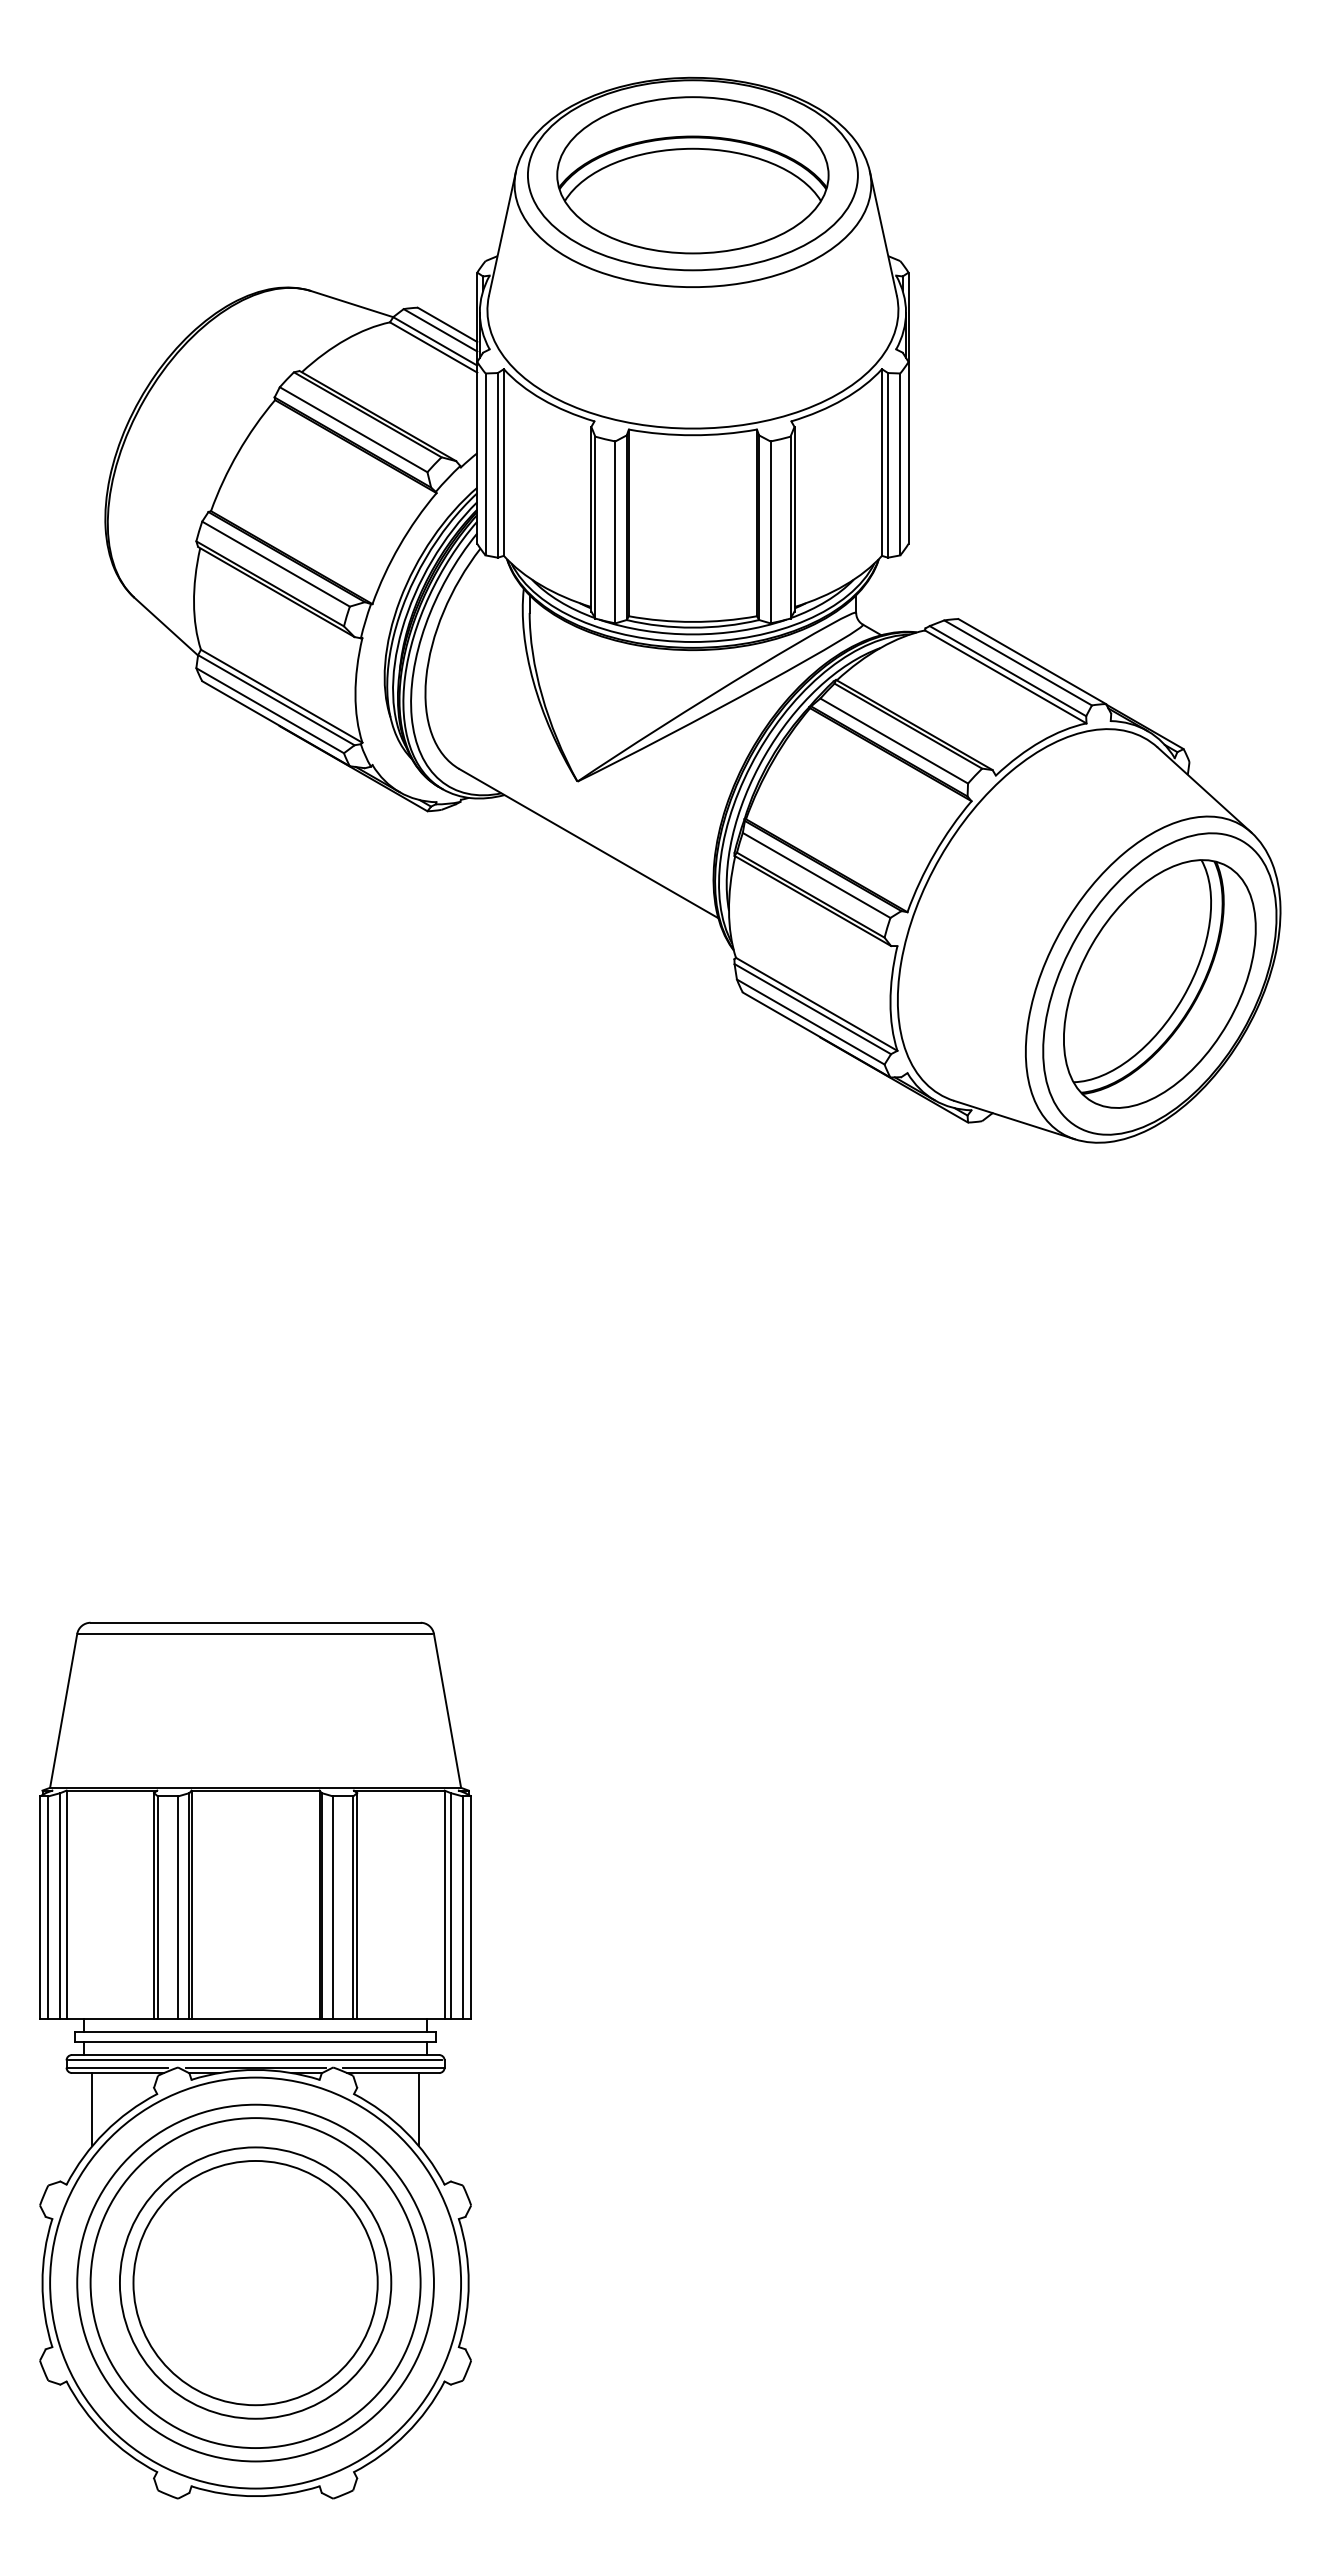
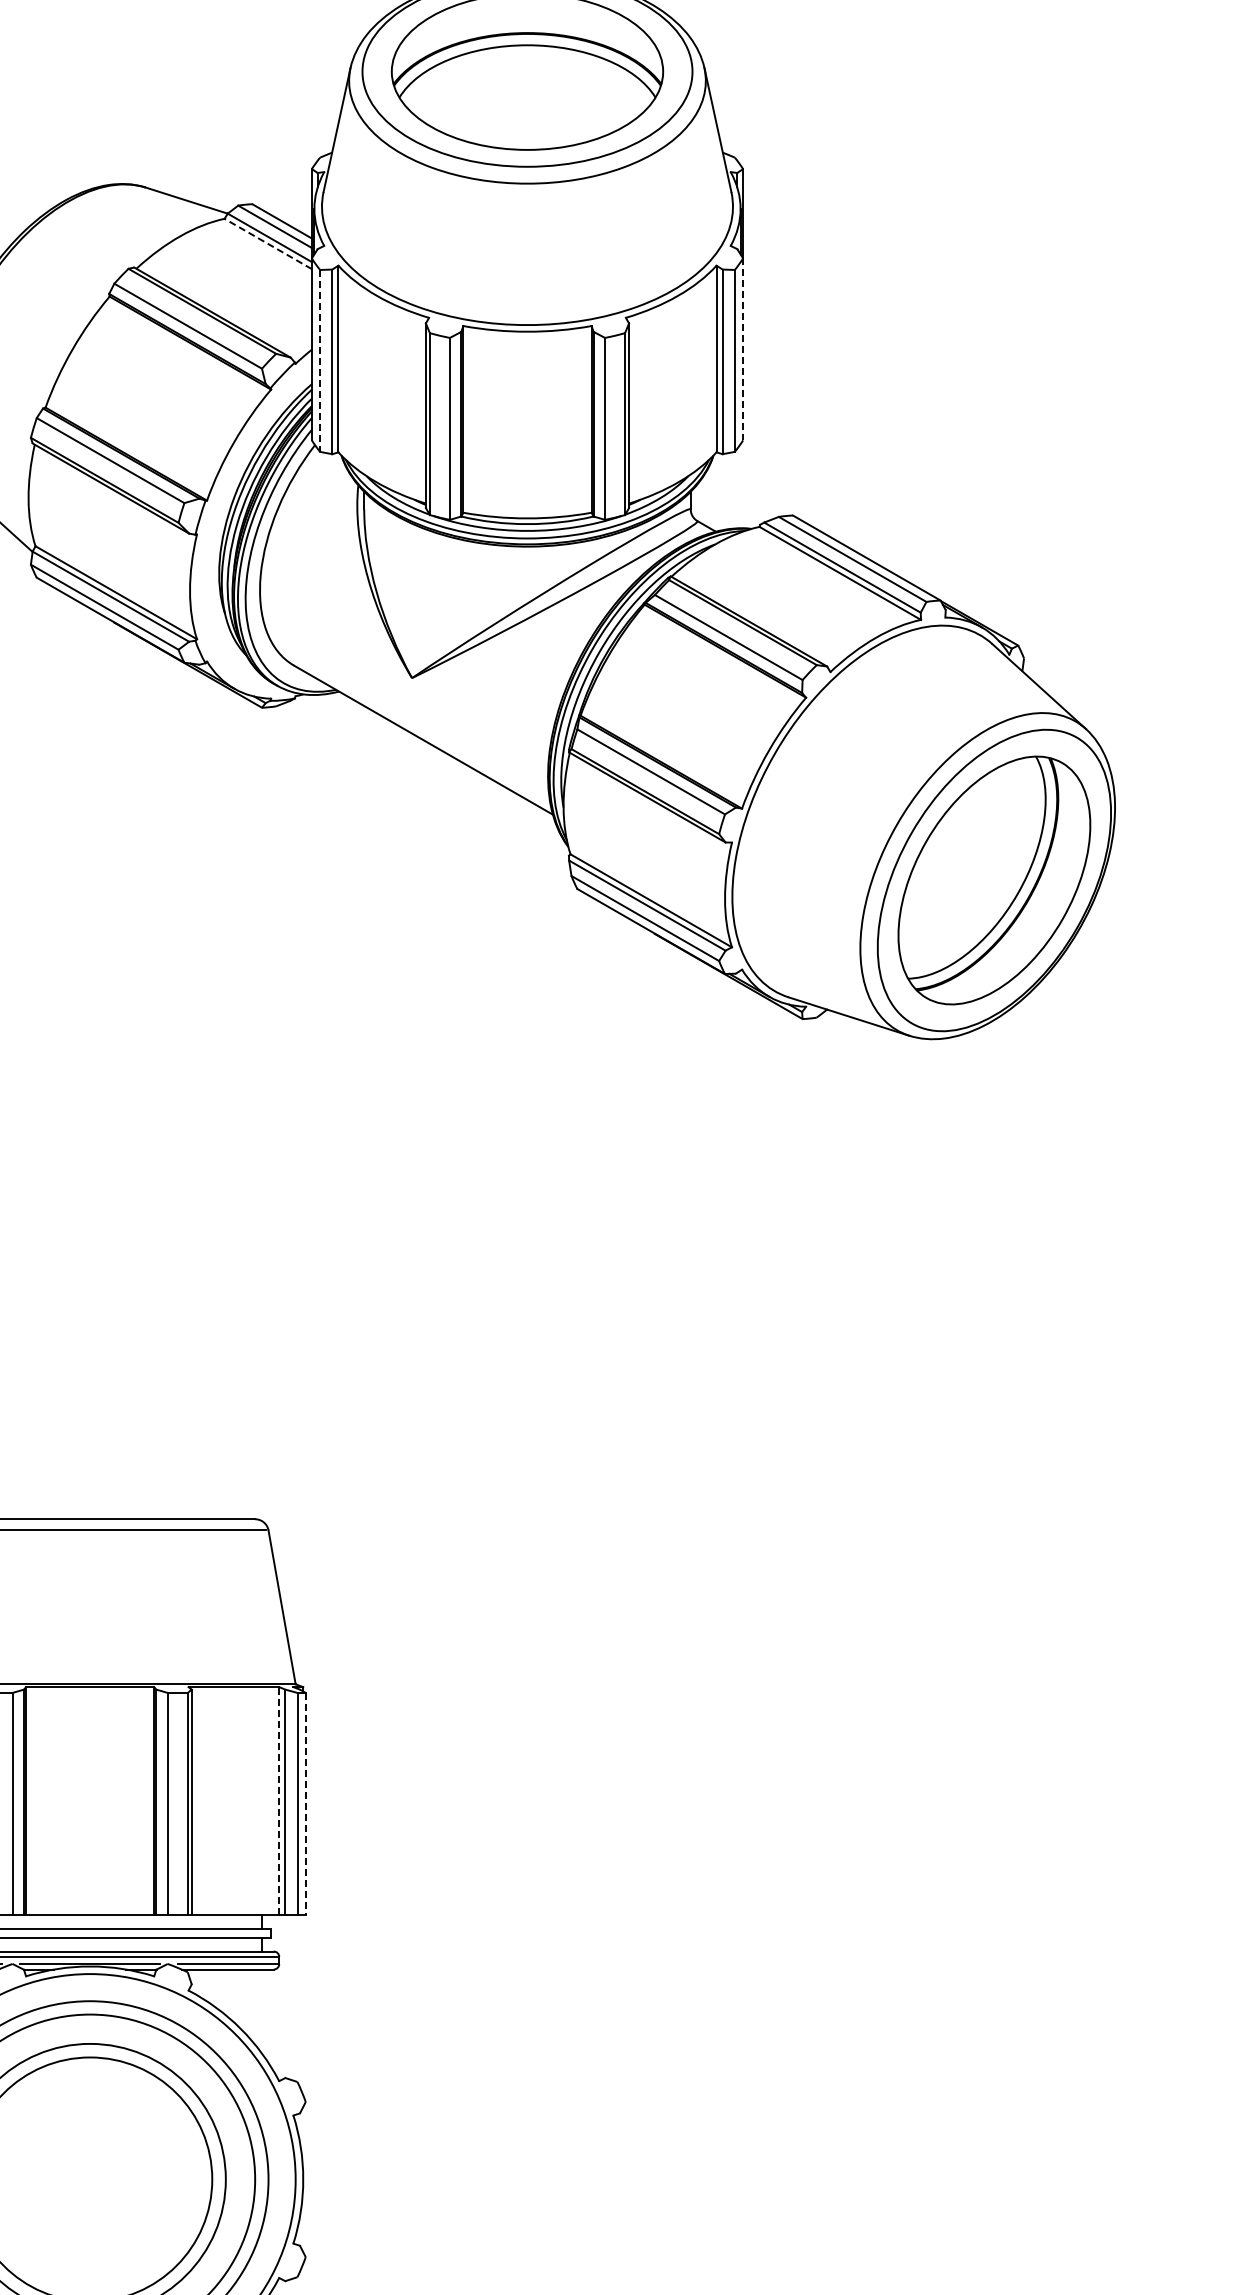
line: (433, 347) -> (268, 243), solid -> dashed
line: (908, 452) -> (743, 348), solid -> dashed
line: (485, 464) -> (320, 360), solid -> dashed
line: (444, 1904) -> (279, 1800), solid -> dashed
line: (471, 1908) -> (306, 1804), solid -> dashed
line: (418, 2109) -> (253, 2005), removed

